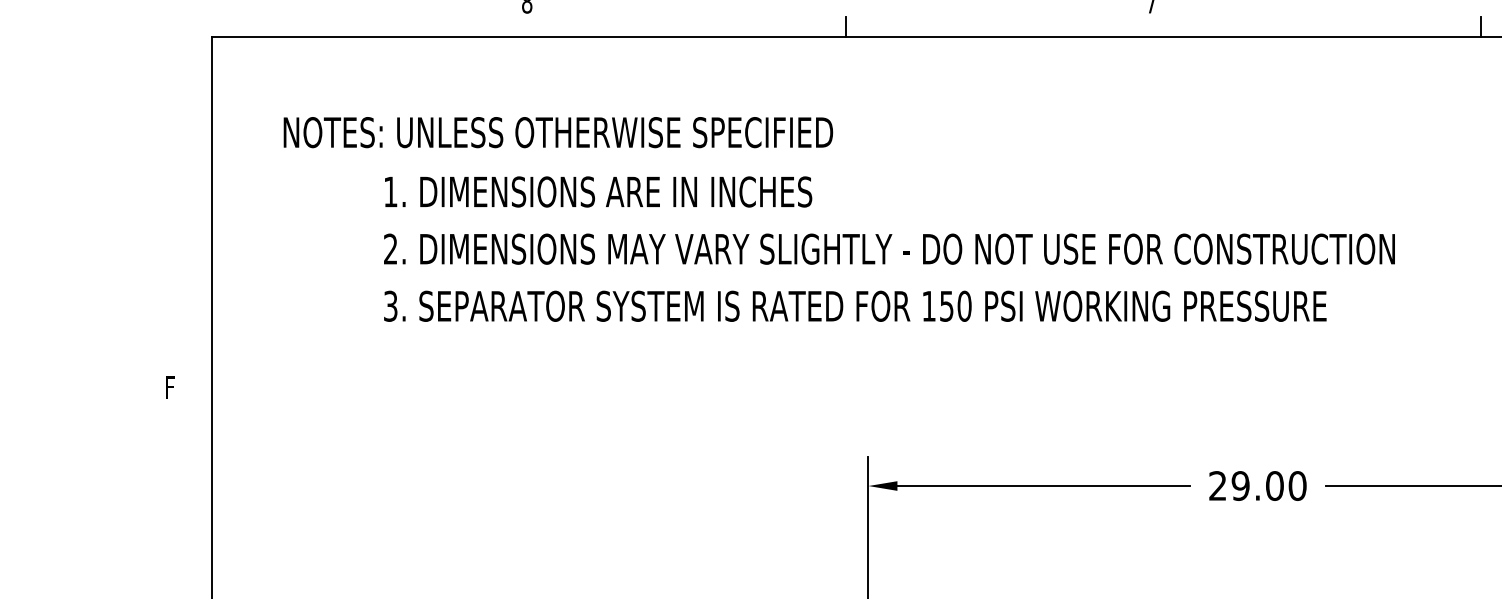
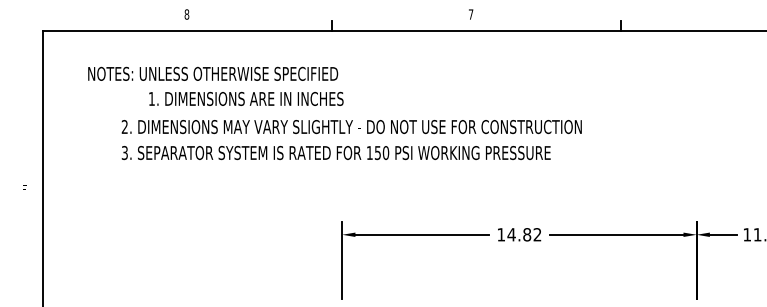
text: (559, 131) -> (213, 73), moved
text: (598, 190) -> (246, 98), moved
text: (1257, 485) -> (519, 234), 29.00 -> 14.82

